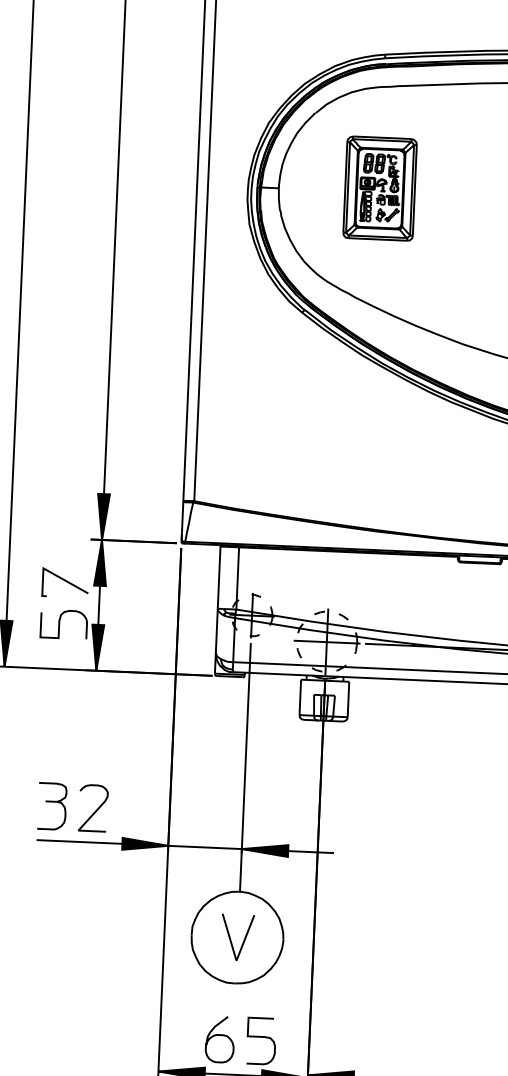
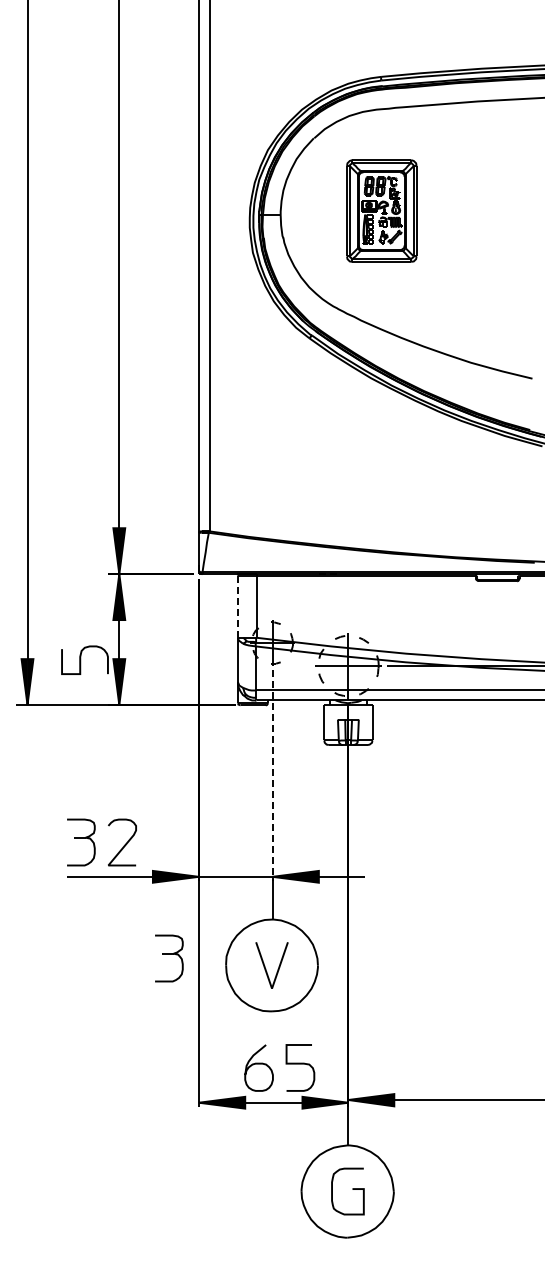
line: (218, 578) -> (237, 607), solid -> dashed
line: (65, 581) -> (84, 617), removed
line: (246, 748) -> (272, 776), solid -> dashed
part: (135, 926) -> (169, 958), added

